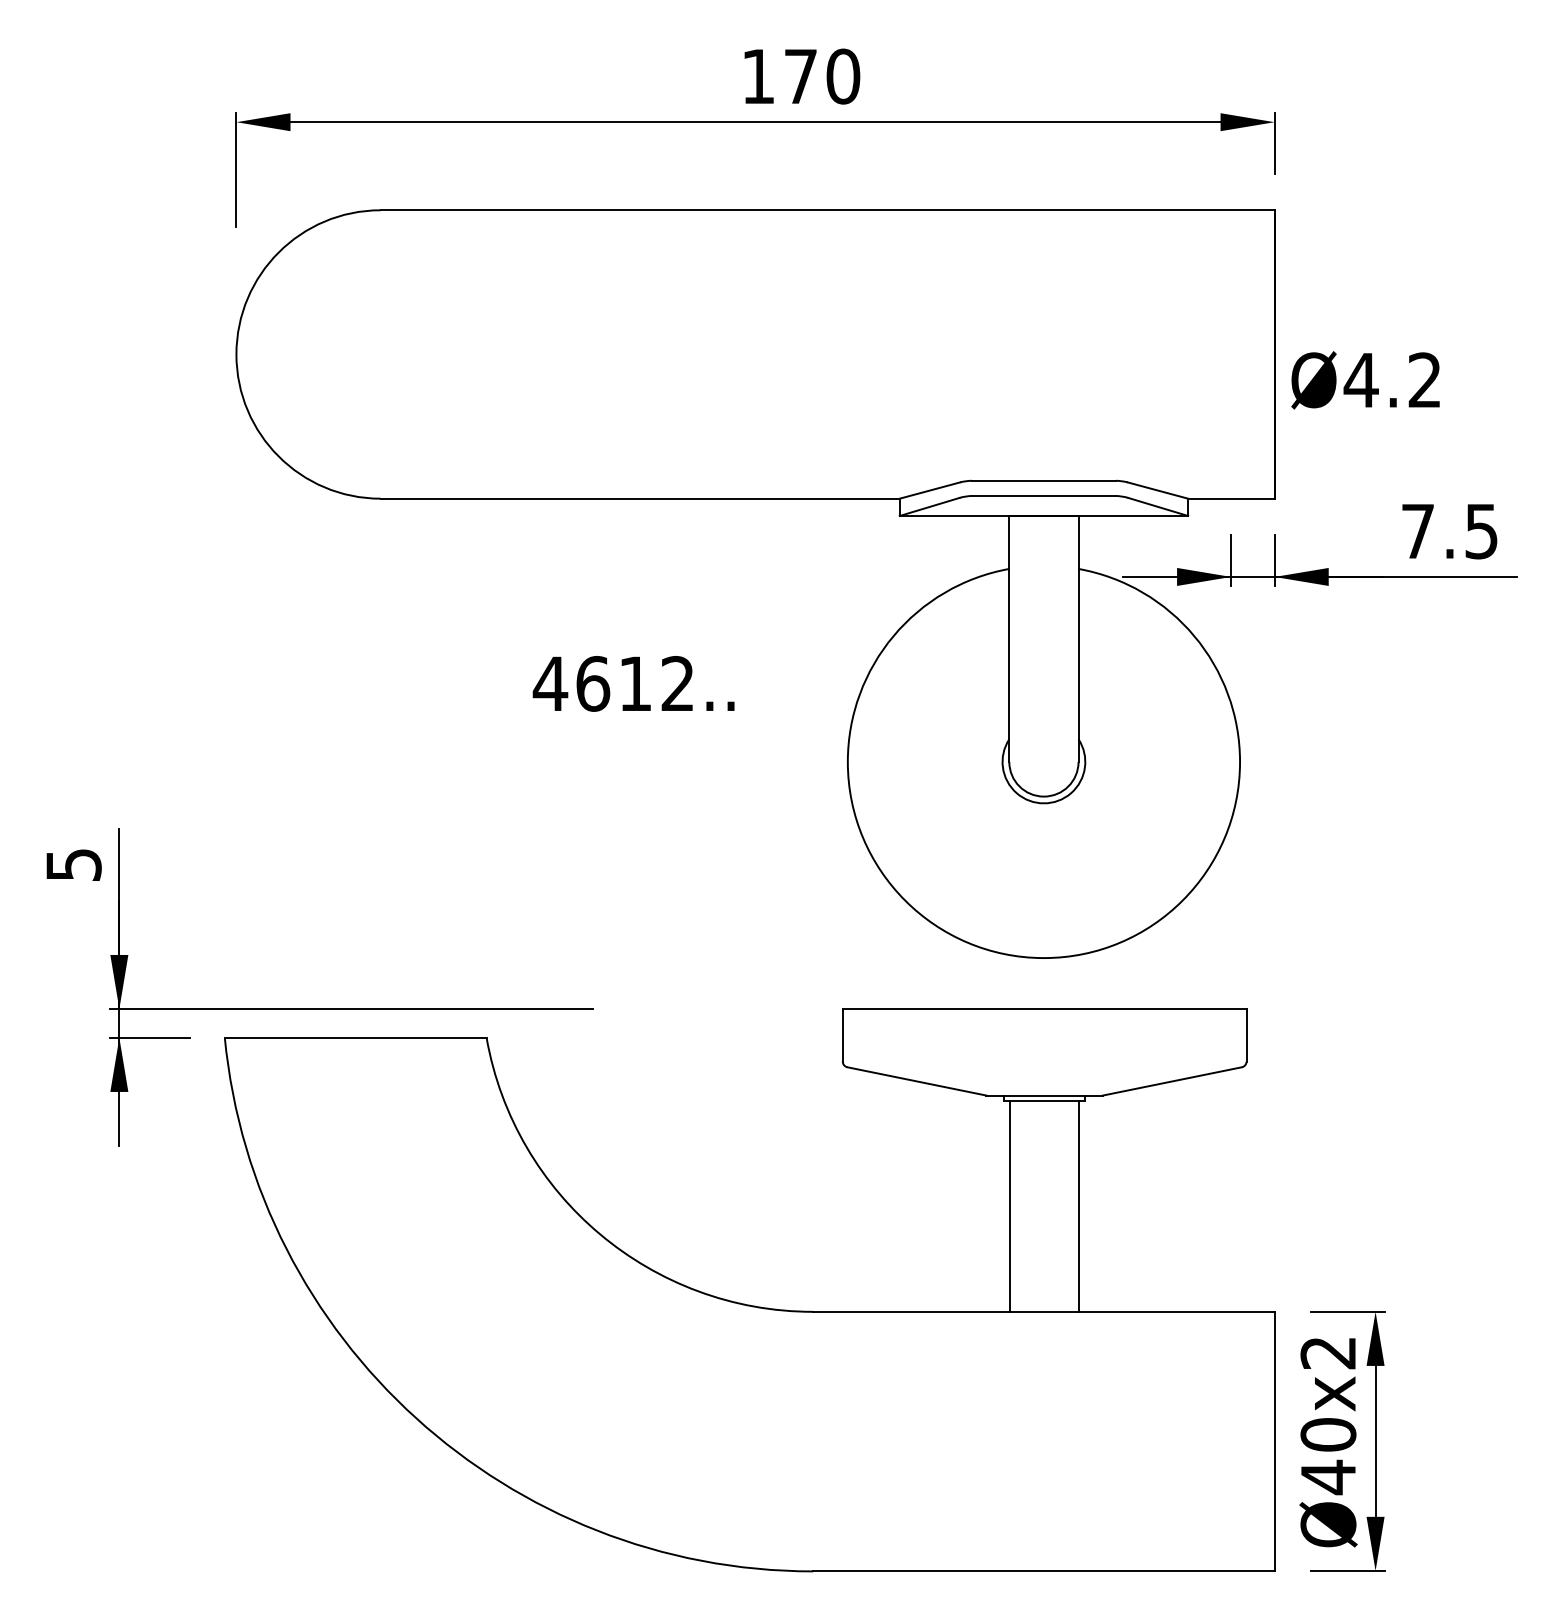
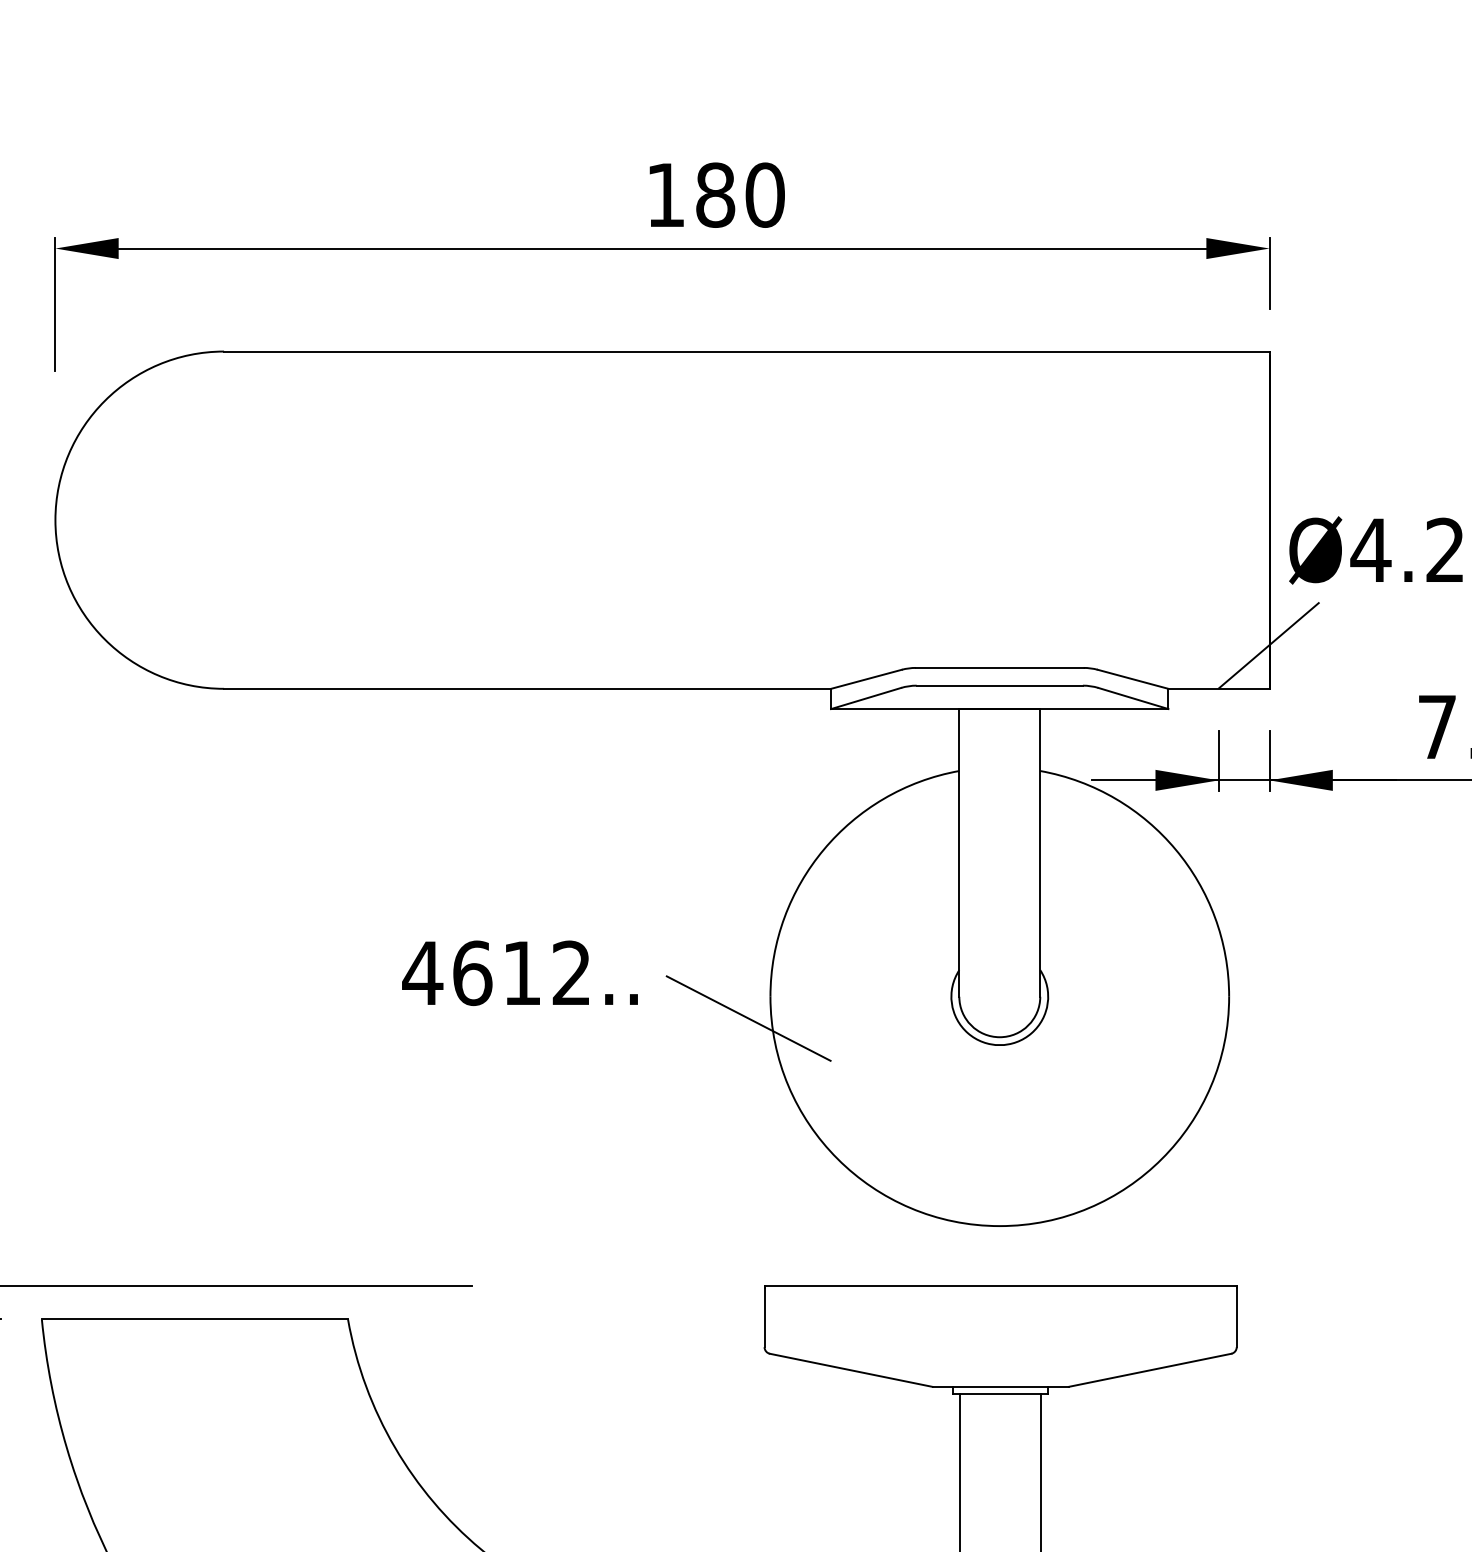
text: (800, 76) -> (715, 195), 170 -> 180
line: (1273, 461) -> (1268, 645), added
text: (633, 683) -> (519, 972), moved
line: (829, 780) -> (749, 1018), added

